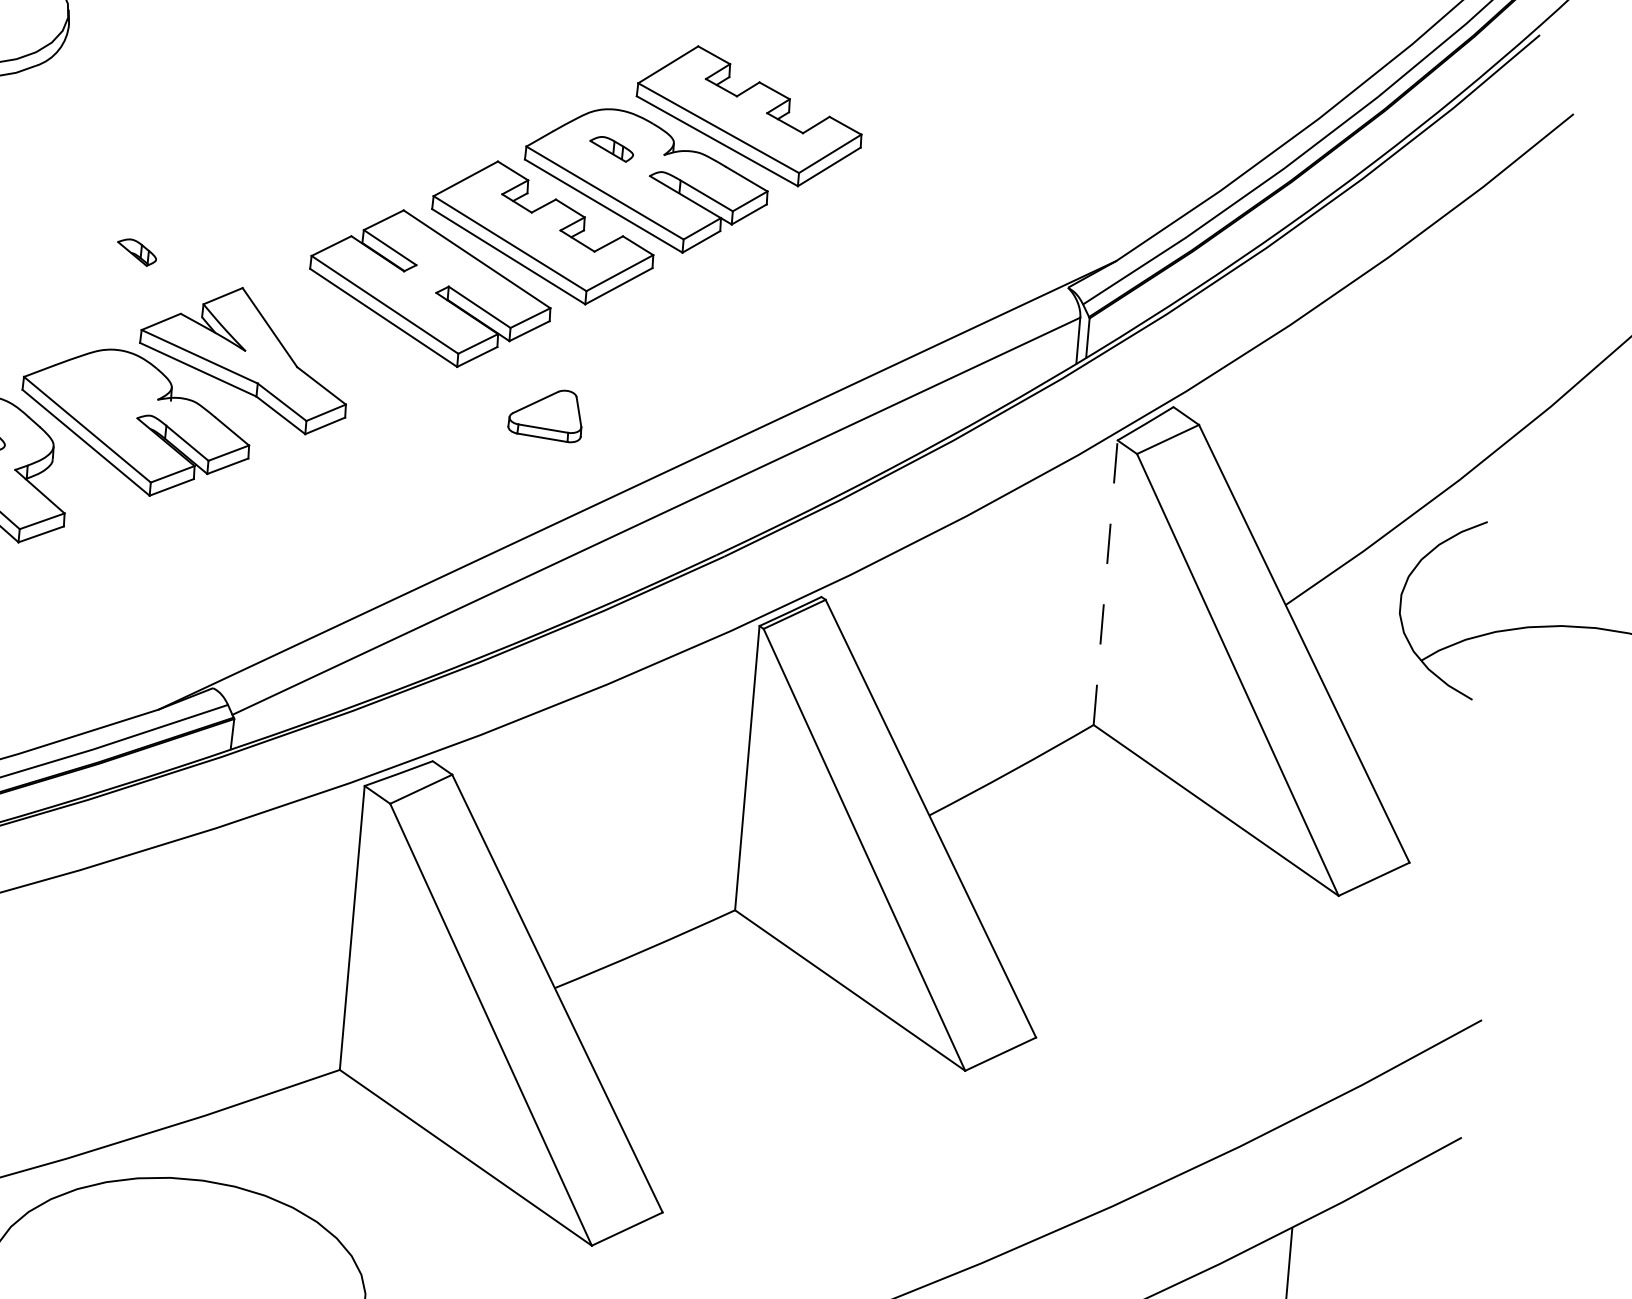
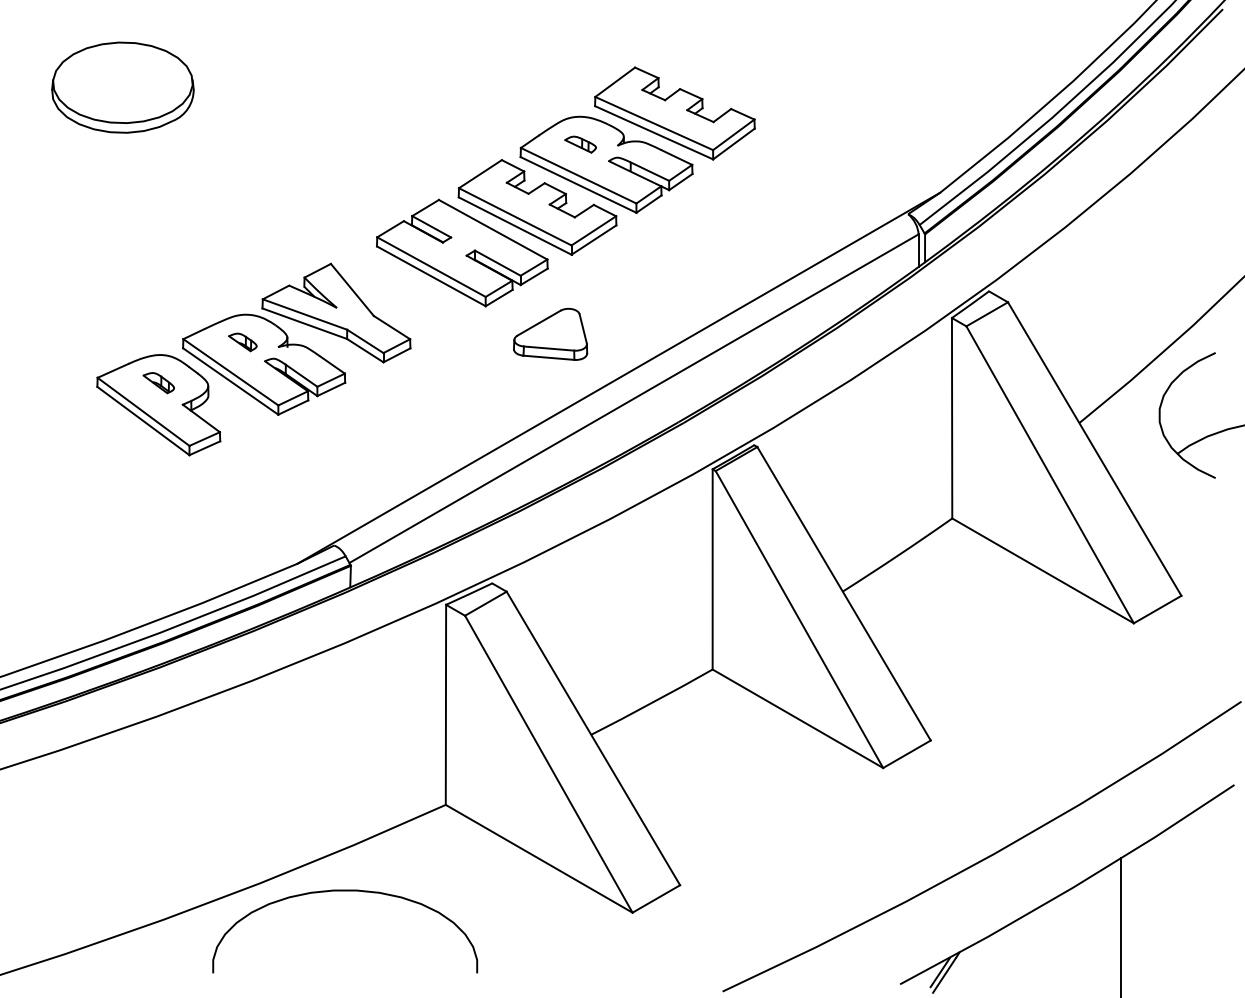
part: (136, 252) -> (242, 342), moved
part: (545, 413) -> (550, 333), size x1.43
line: (1106, 581) -> (952, 417), dashed -> solid

